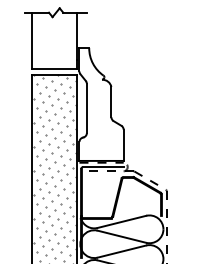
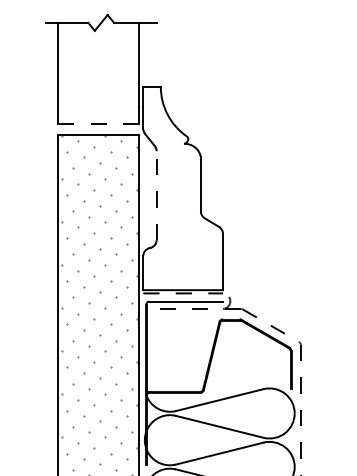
line: (54, 69) -> (98, 125), solid -> dashed
line: (86, 108) -> (155, 195), solid -> dashed

